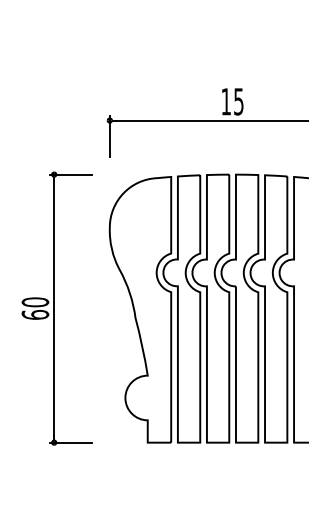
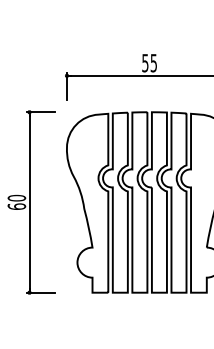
text: (226, 102) -> (145, 63), 15 -> 55

